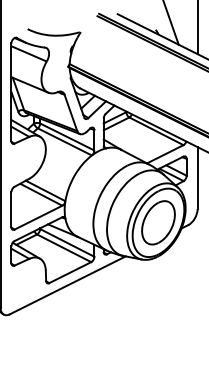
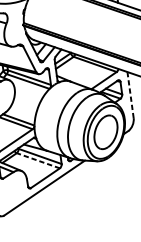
line: (197, 178) -> (130, 95), solid -> dashed
line: (63, 248) -> (37, 160), solid -> dashed

